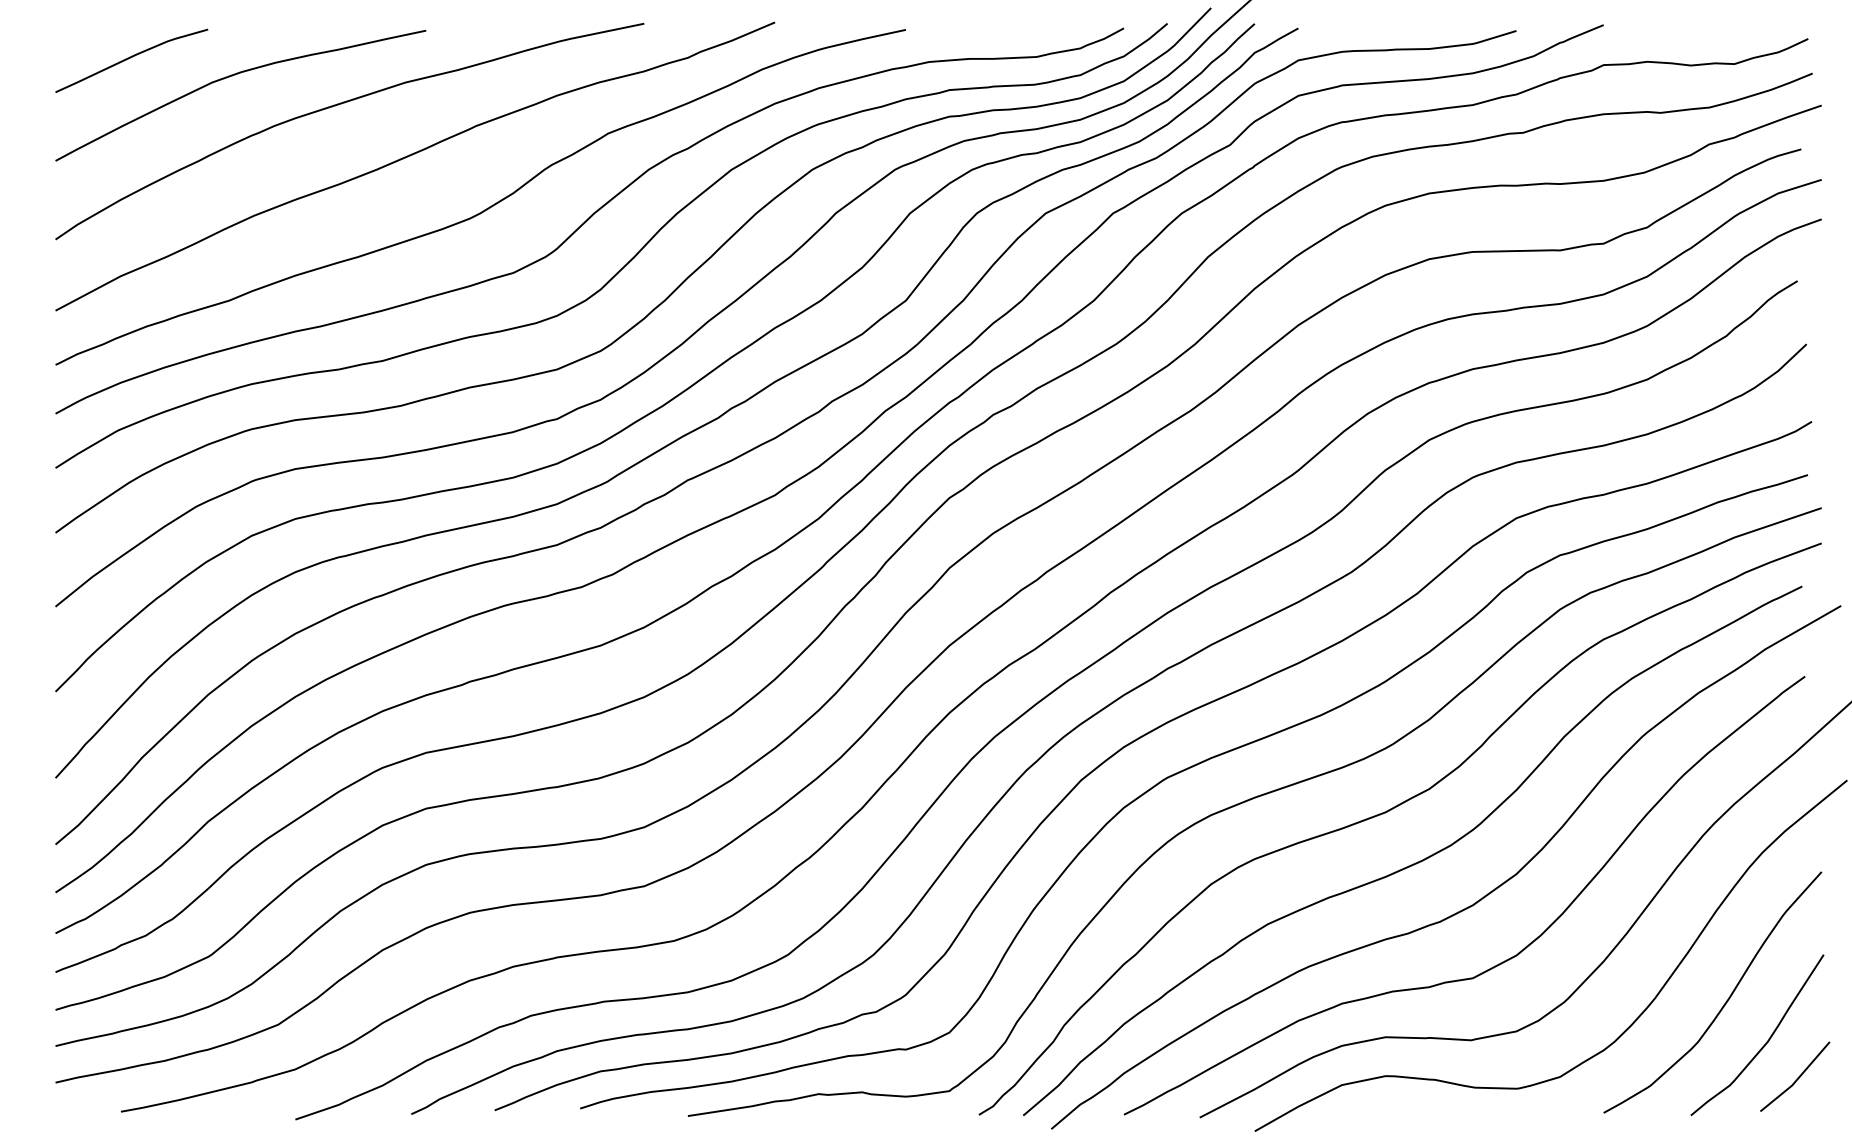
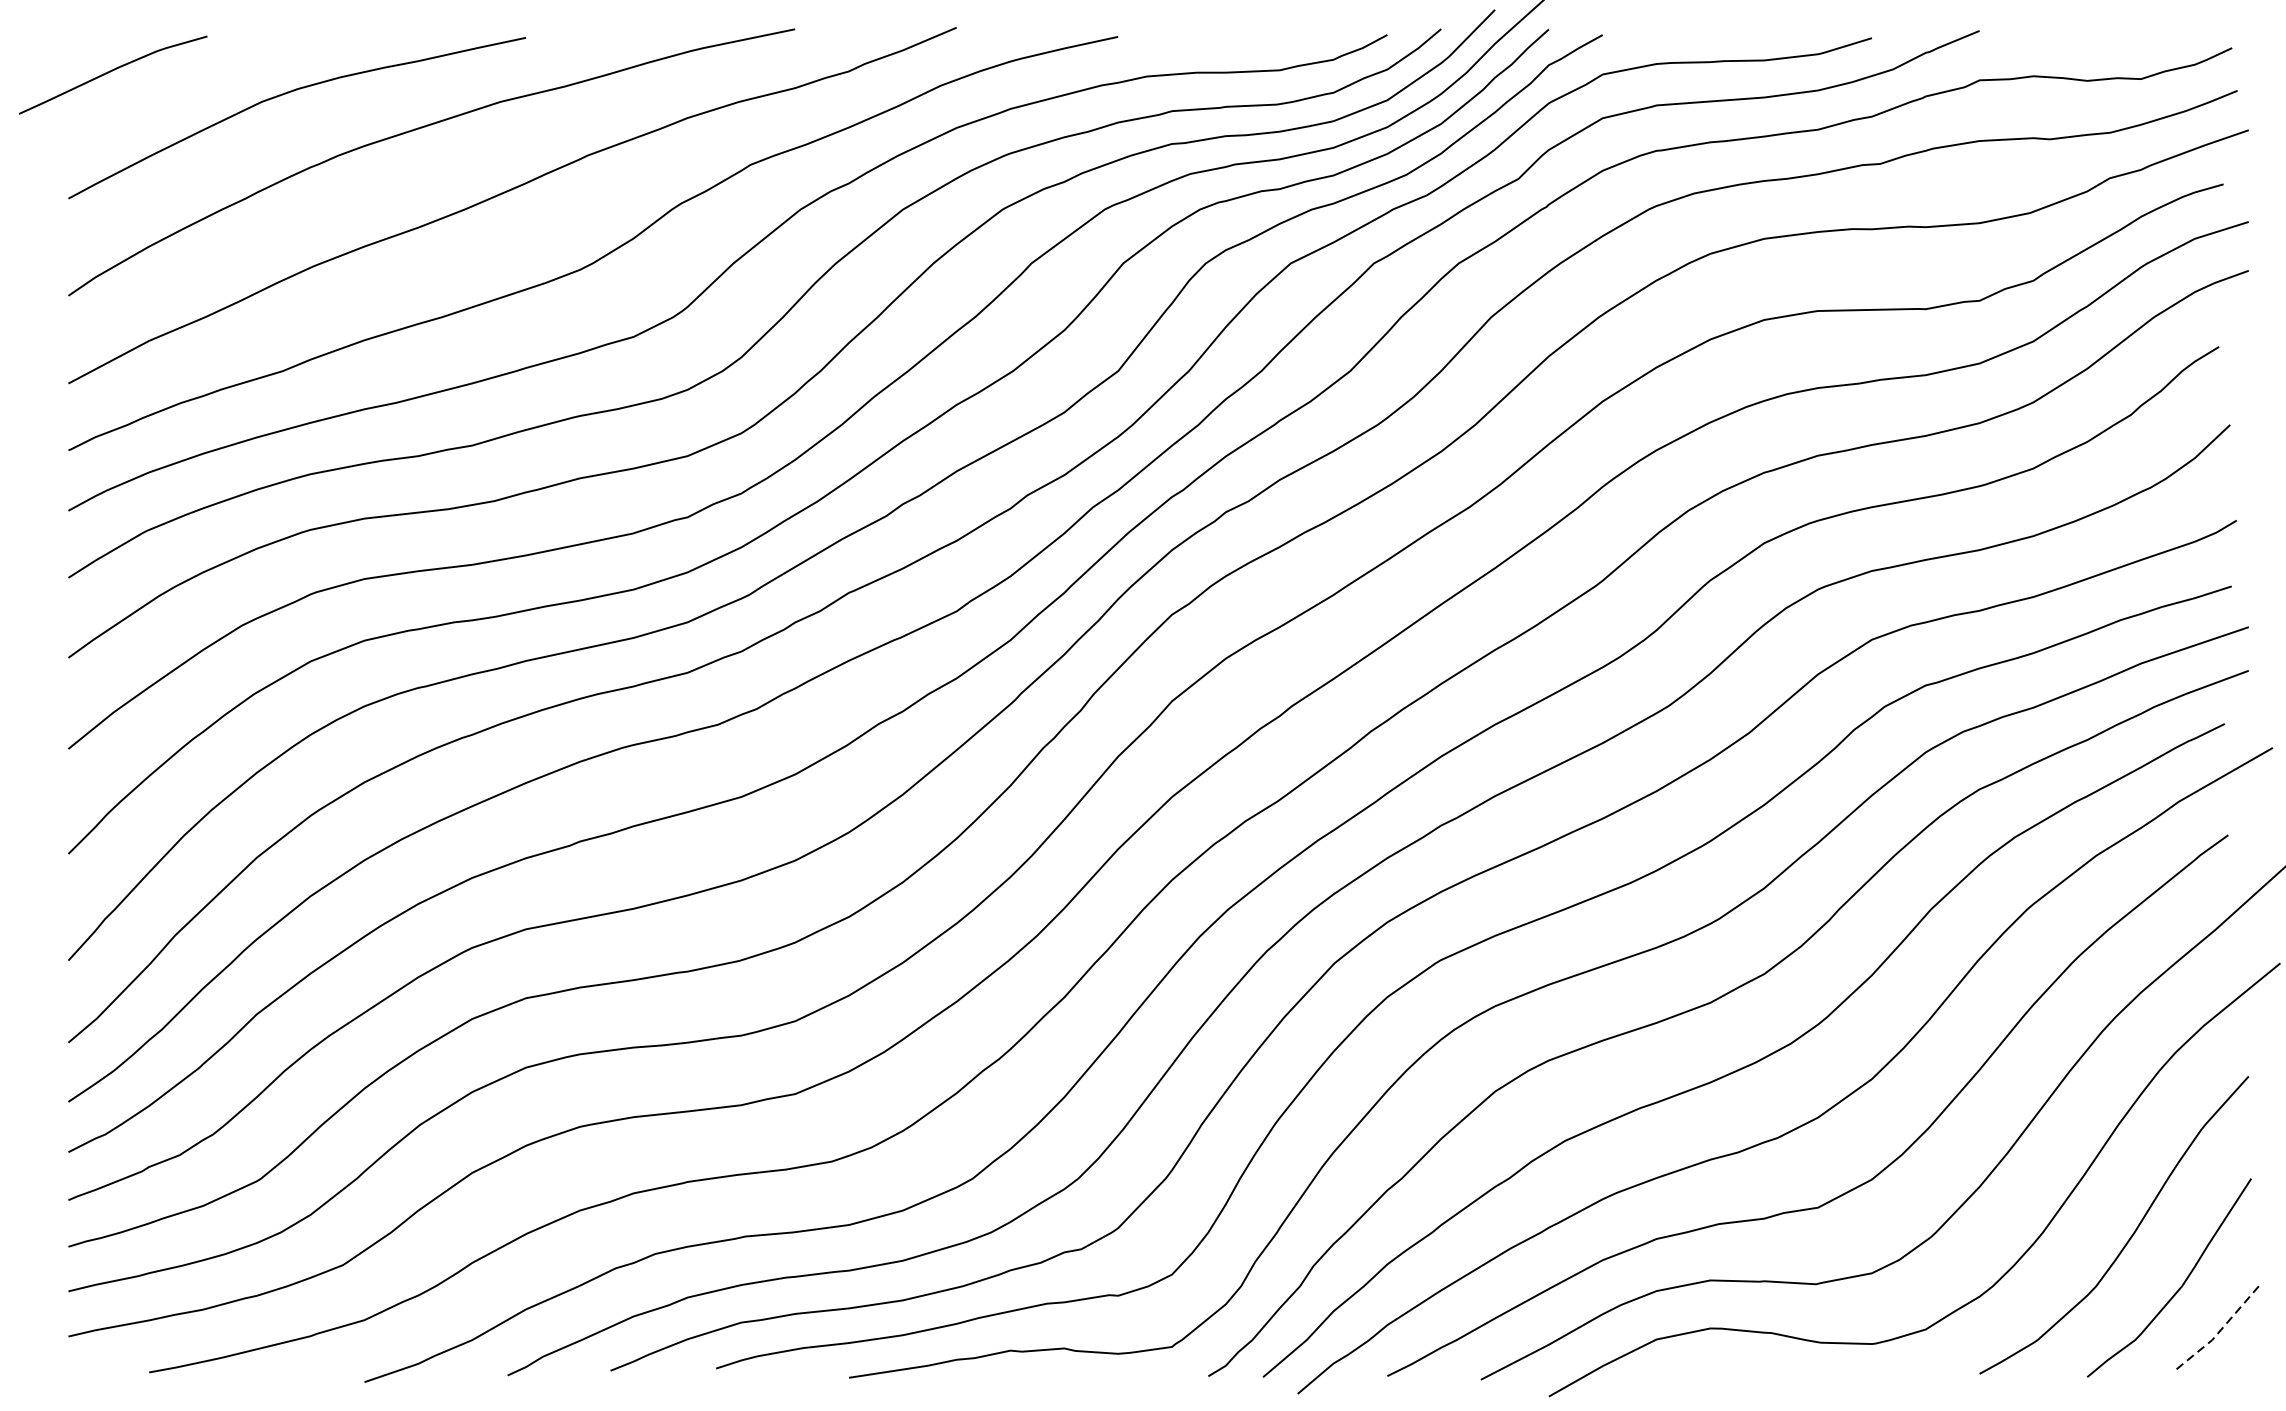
curve: (130, 58) -> (111, 72), moved
line: (1797, 1079) -> (2218, 1332), solid -> dashed

